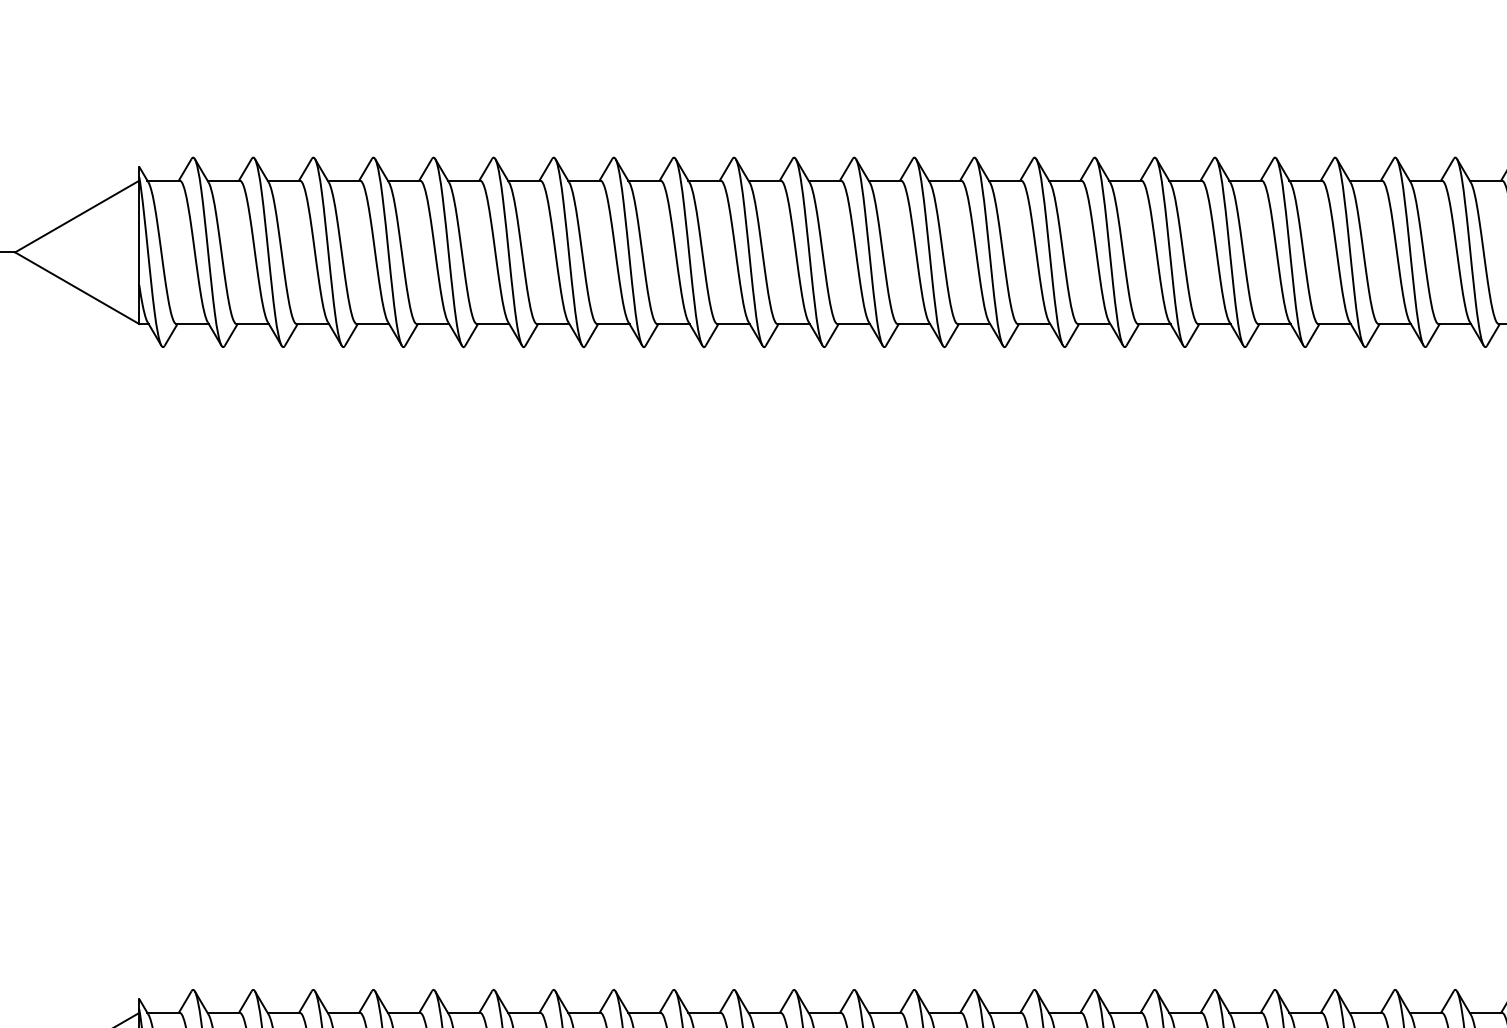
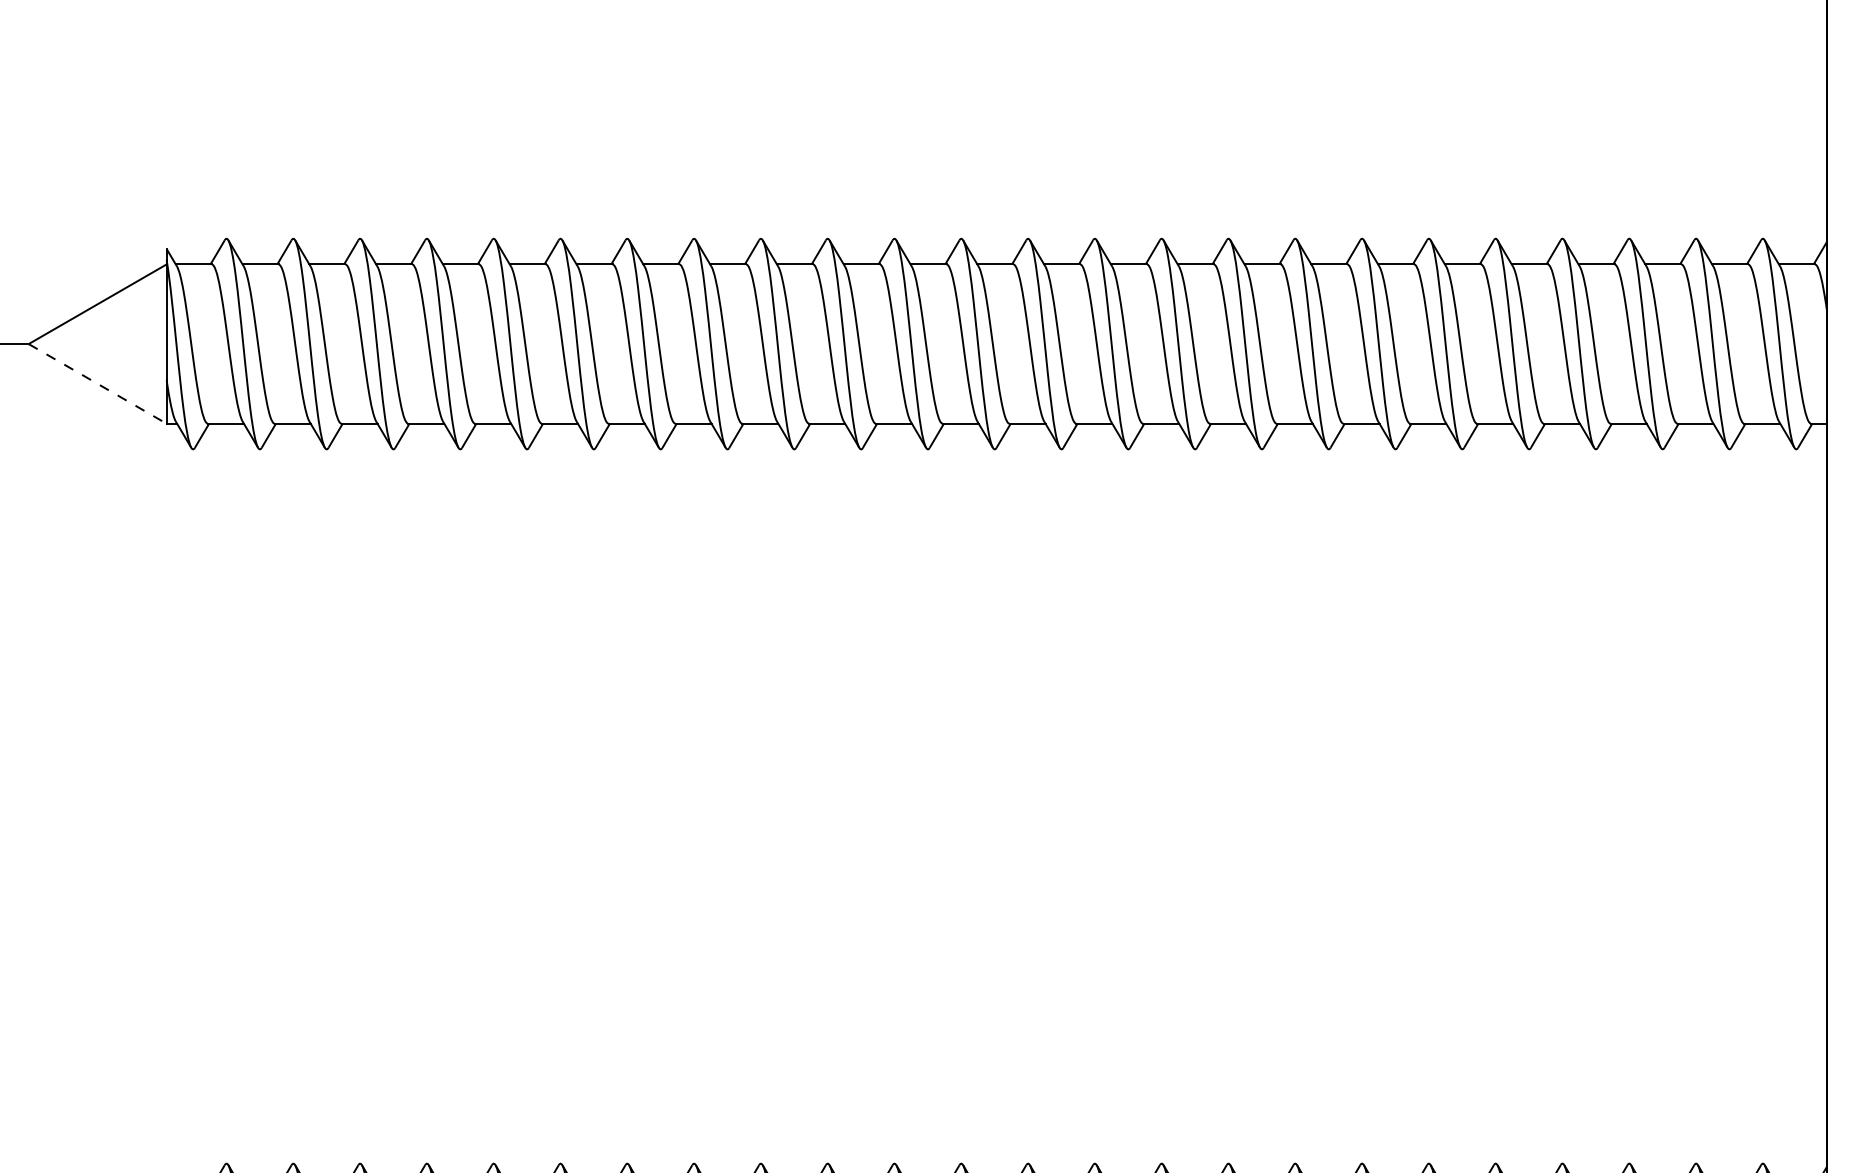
line: (77, 287) -> (97, 383), solid -> dashed

